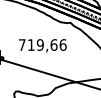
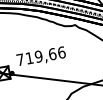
text: (42, 45) -> (41, 56), moved

